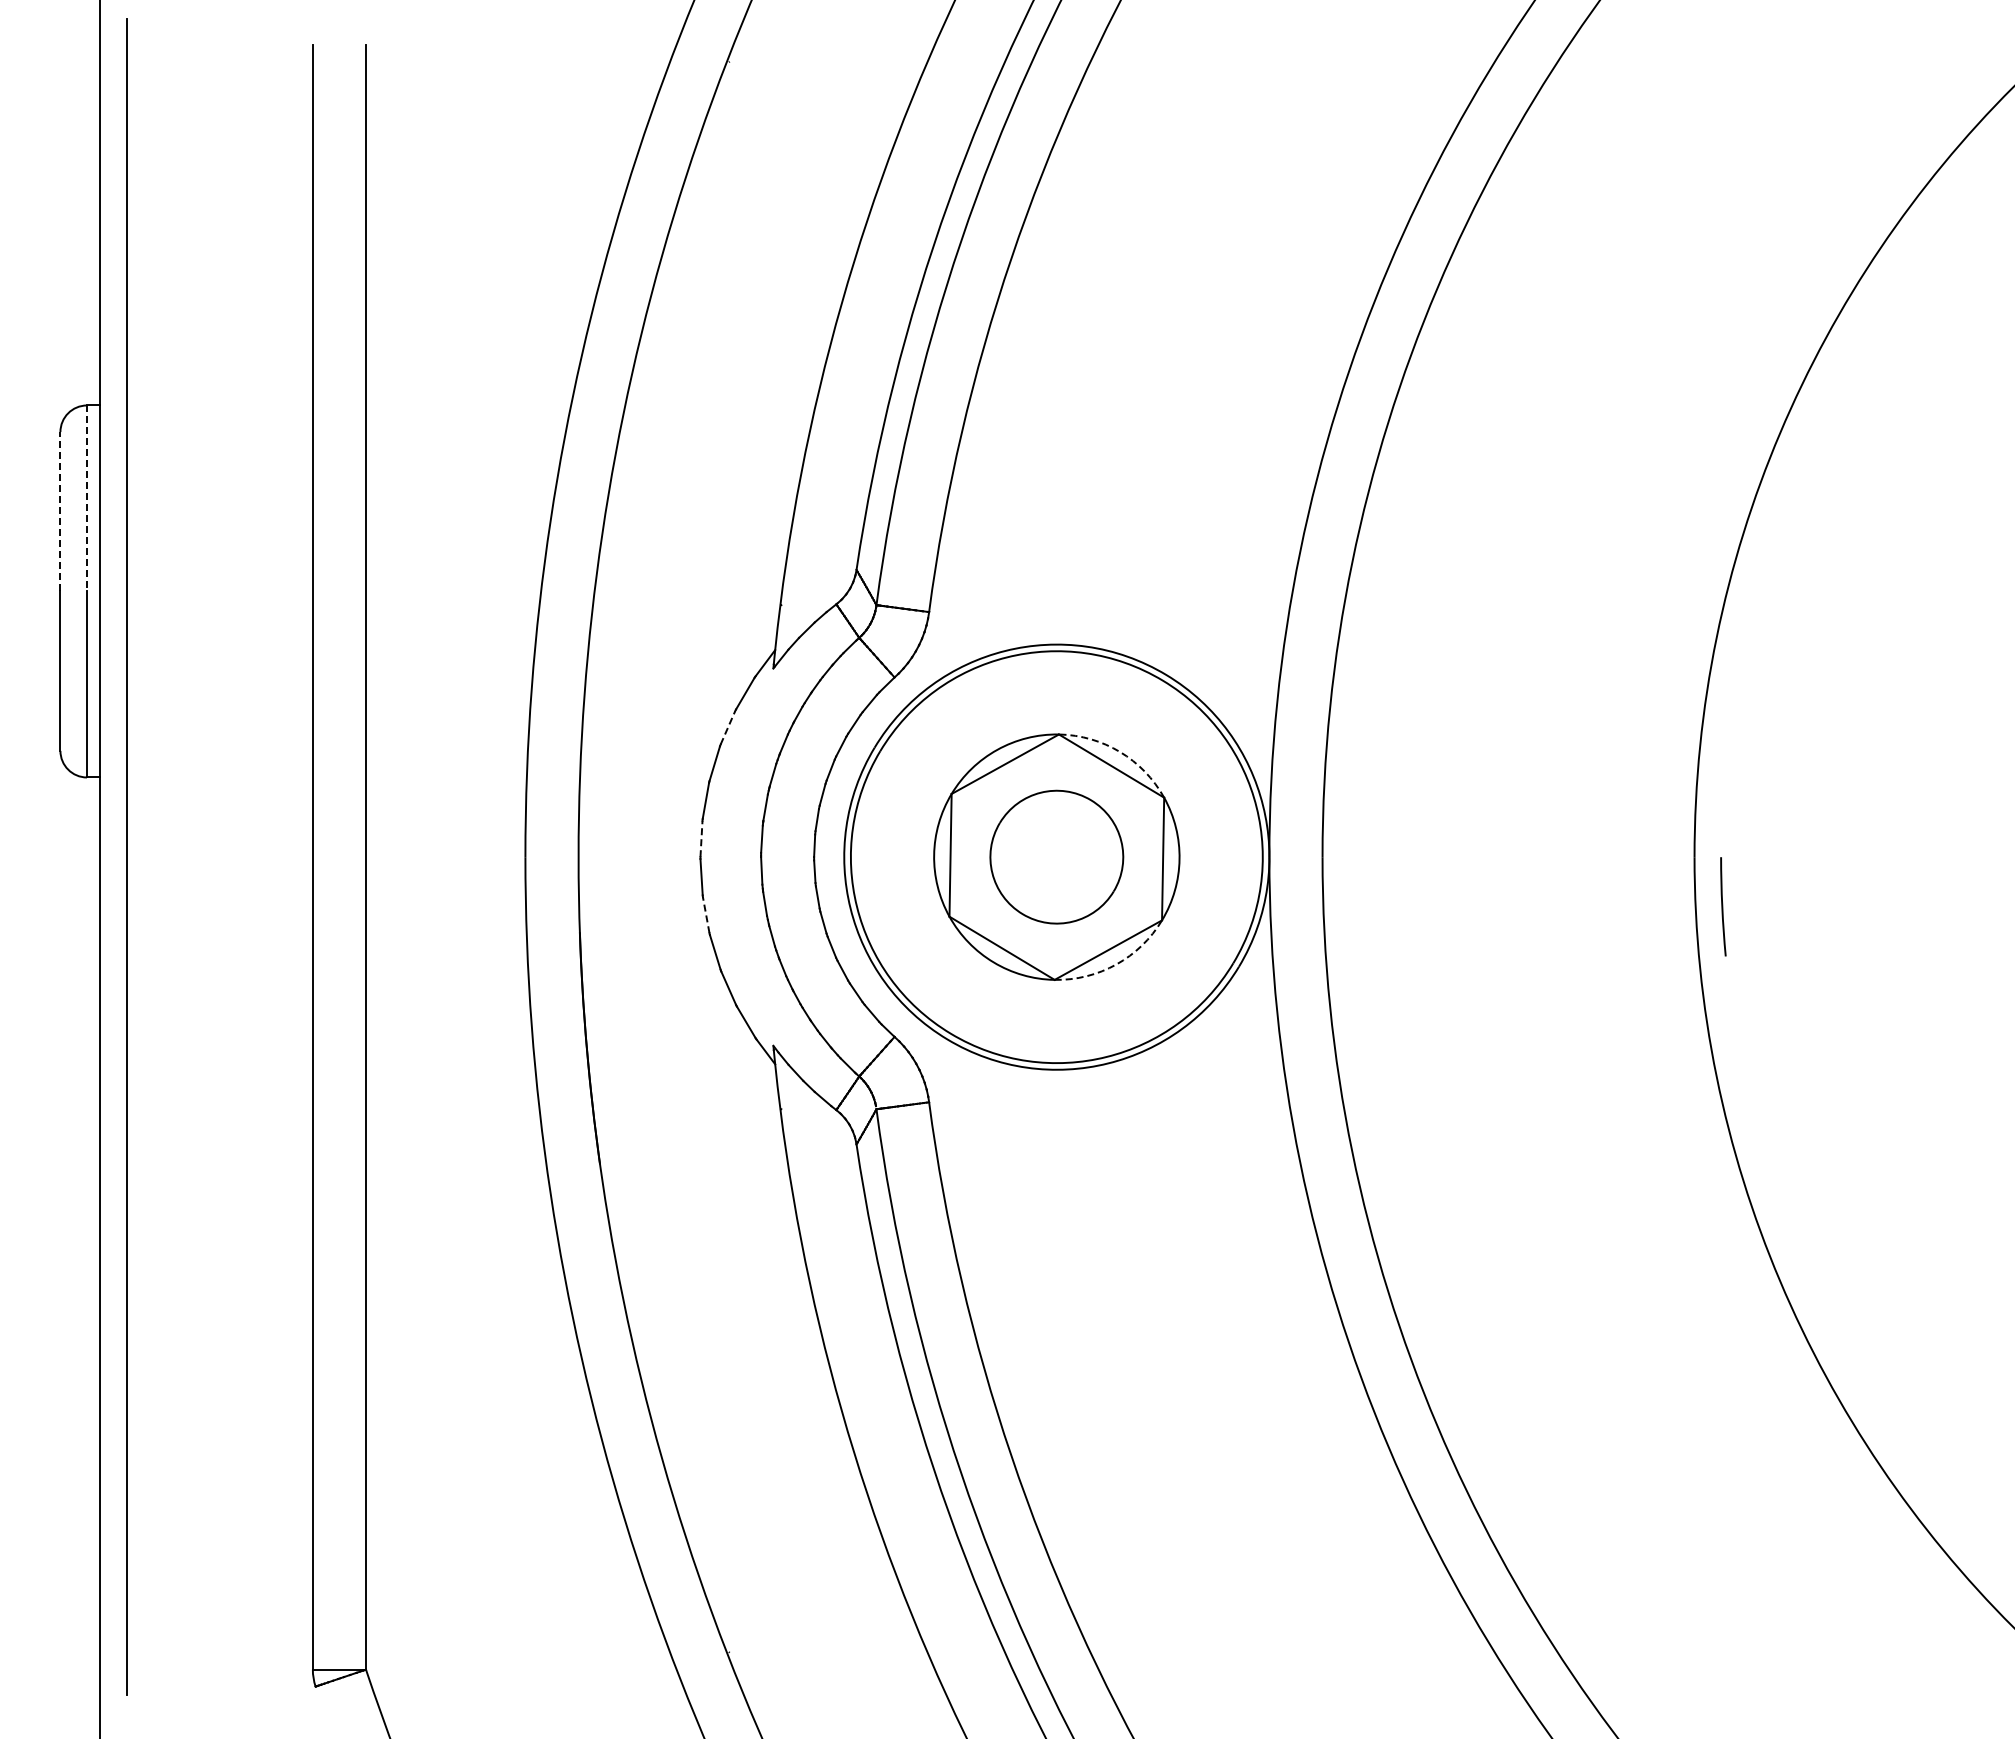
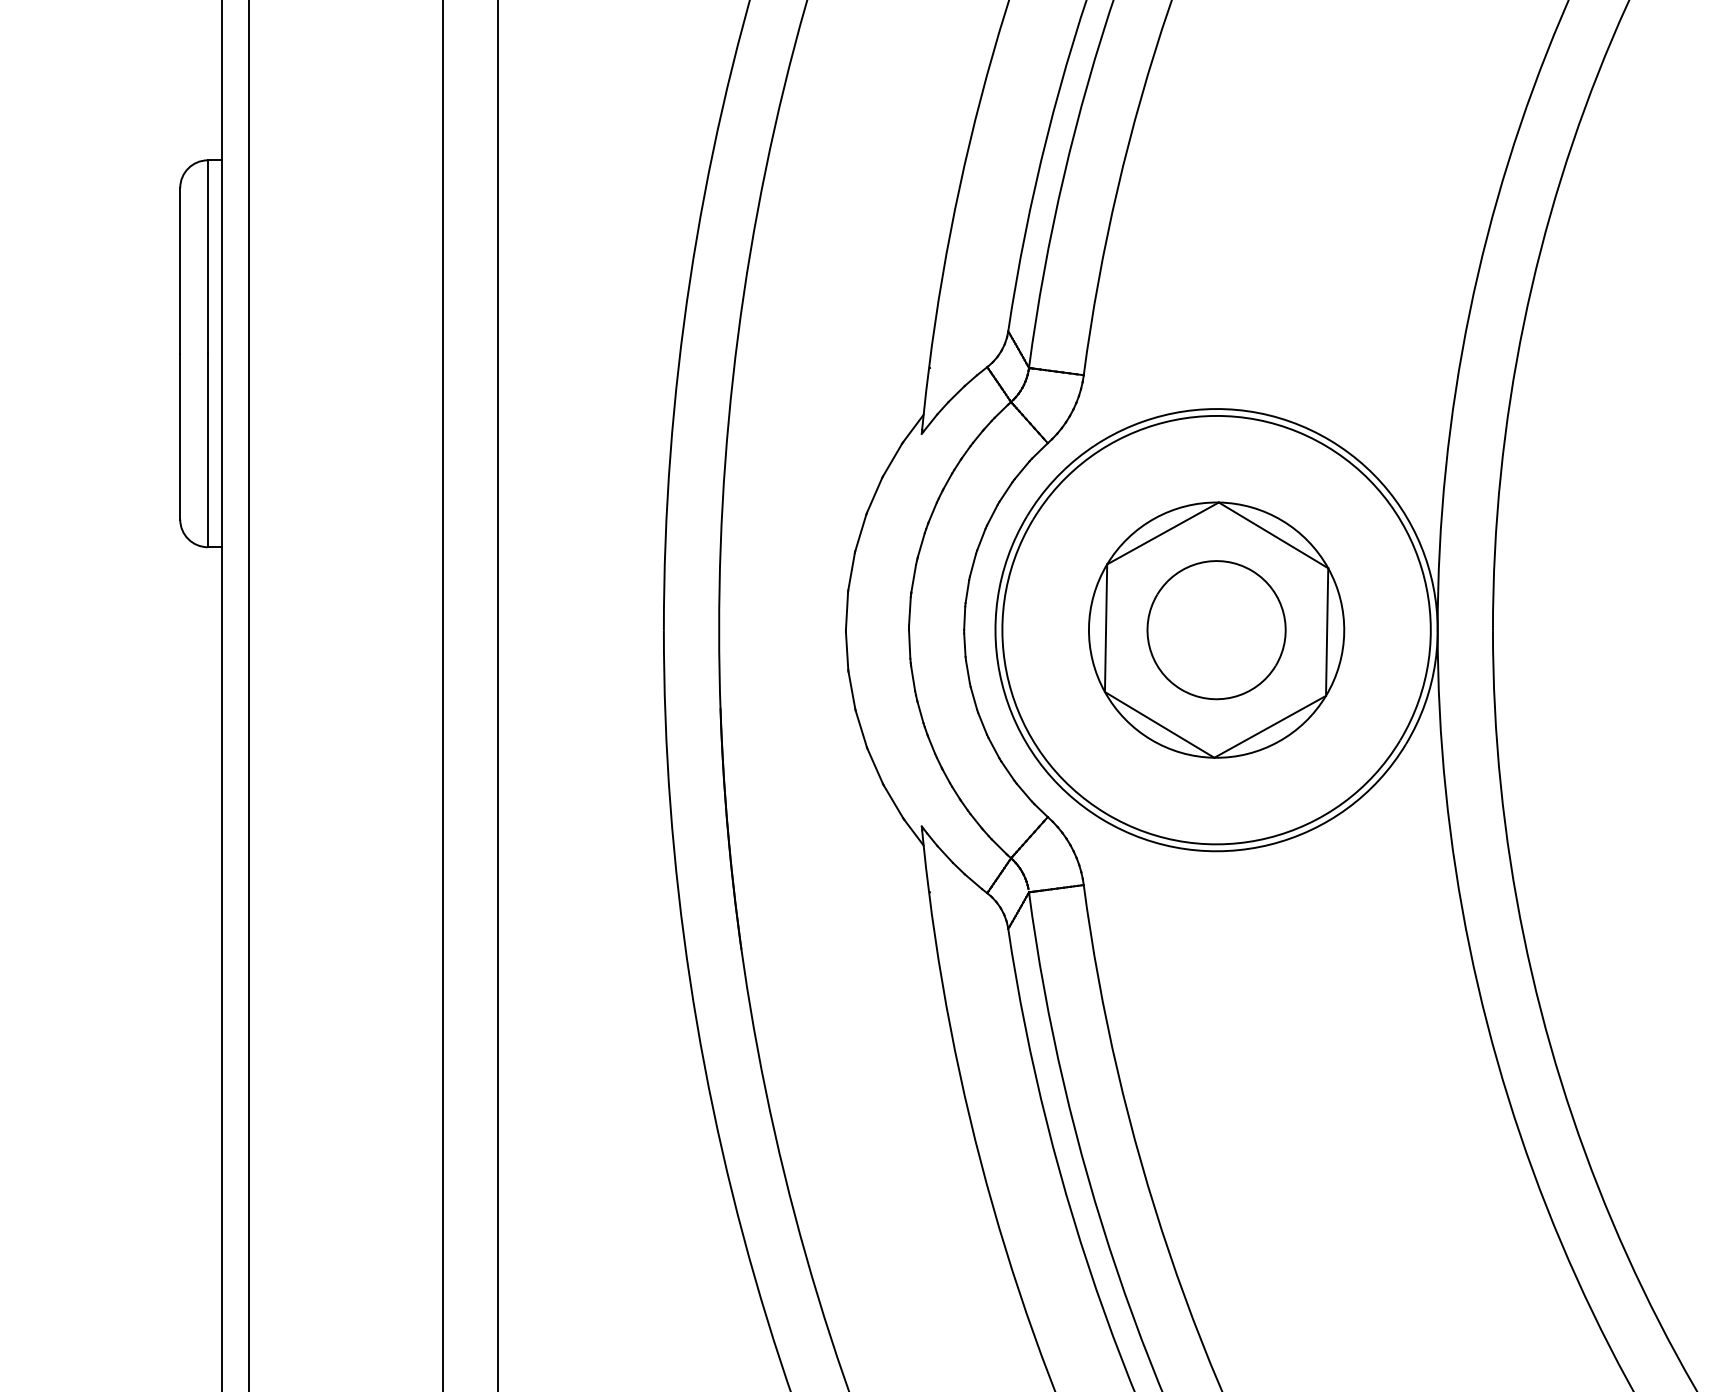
line: (87, 498) -> (208, 257), dashed -> solid
line: (60, 511) -> (180, 270), dashed -> solid
line: (728, 727) -> (875, 495), dashed -> solid
arc: (1120, 752) -> (1282, 521), dashed -> solid
line: (701, 838) -> (847, 610), dashed -> solid
line: (706, 914) -> (852, 689), dashed -> solid
arc: (1116, 964) -> (1278, 741), dashed -> solid

